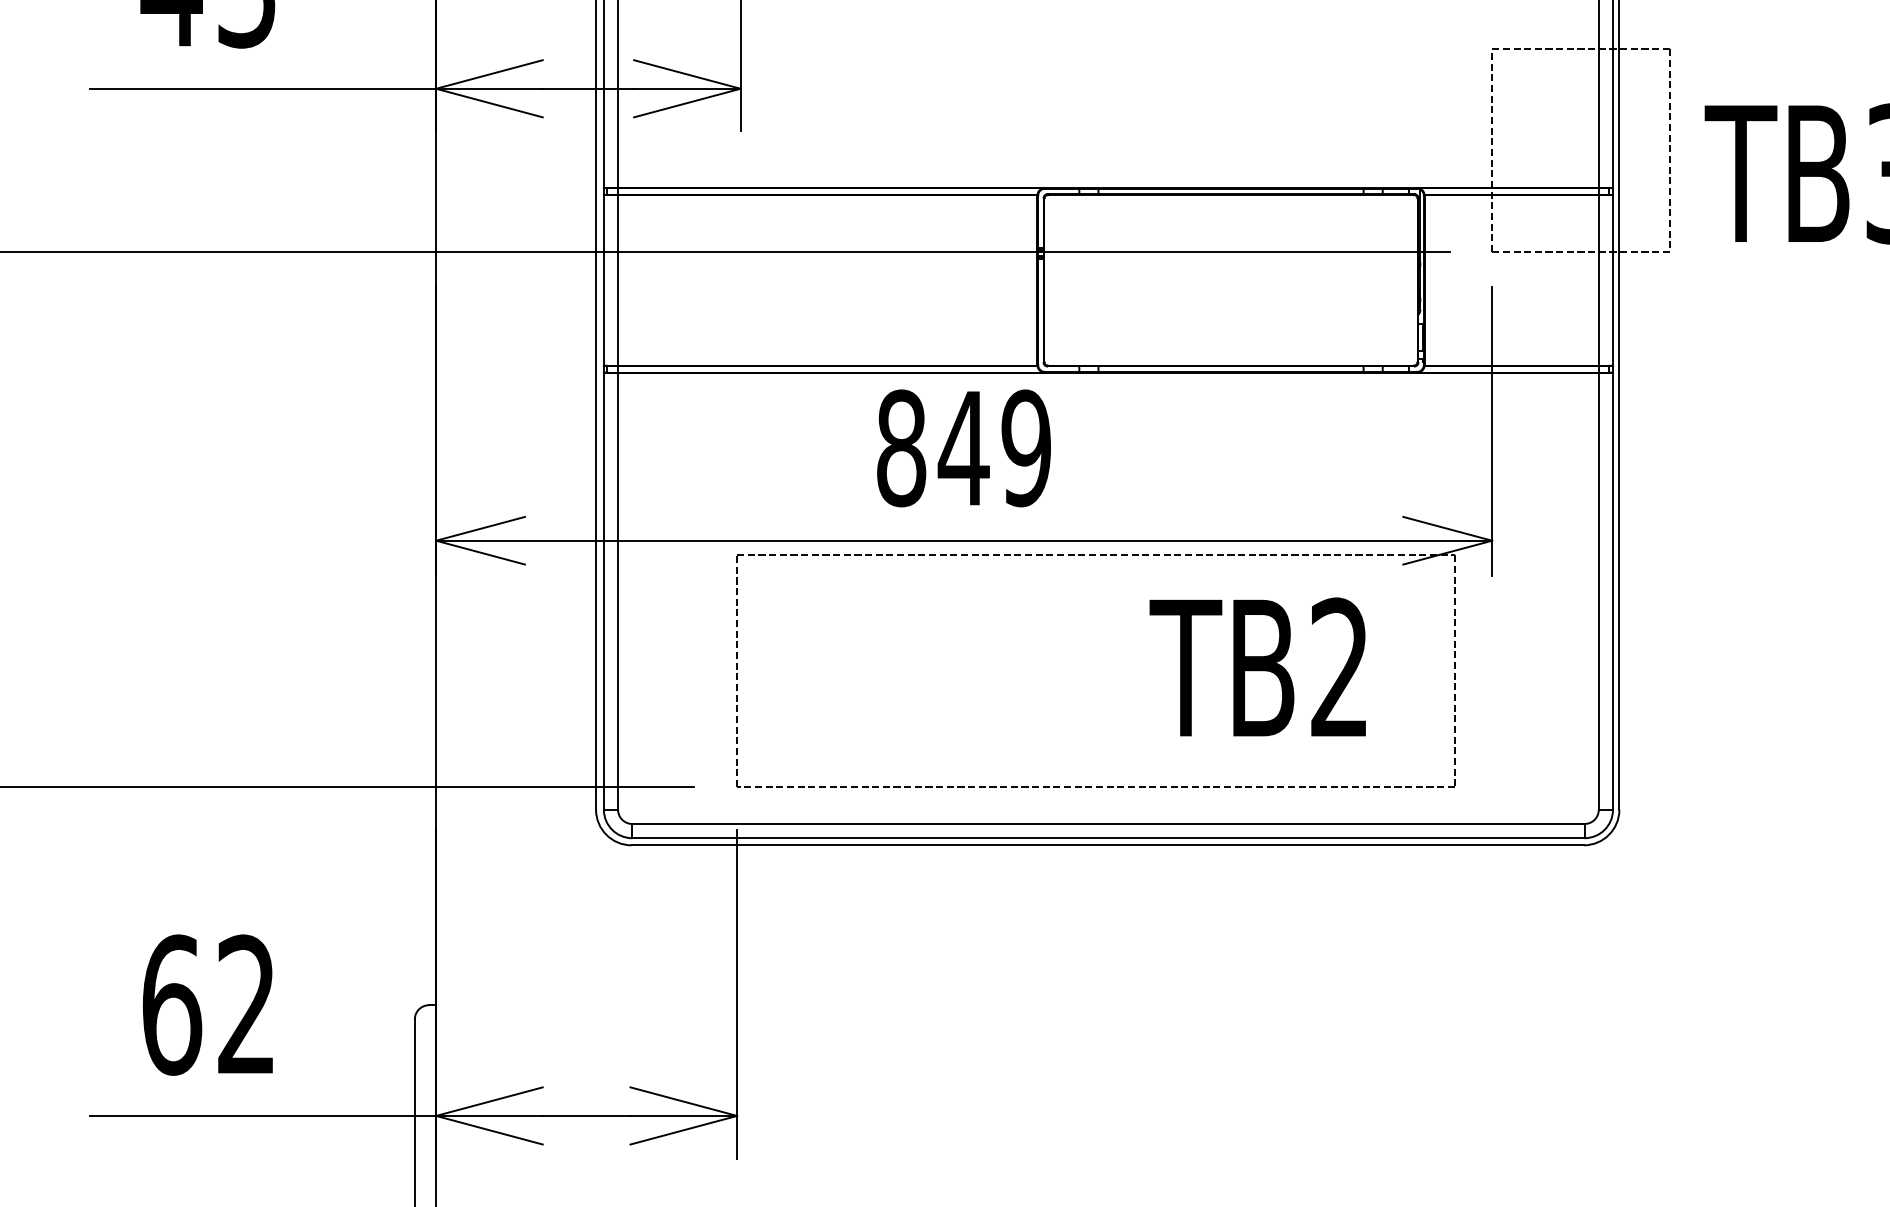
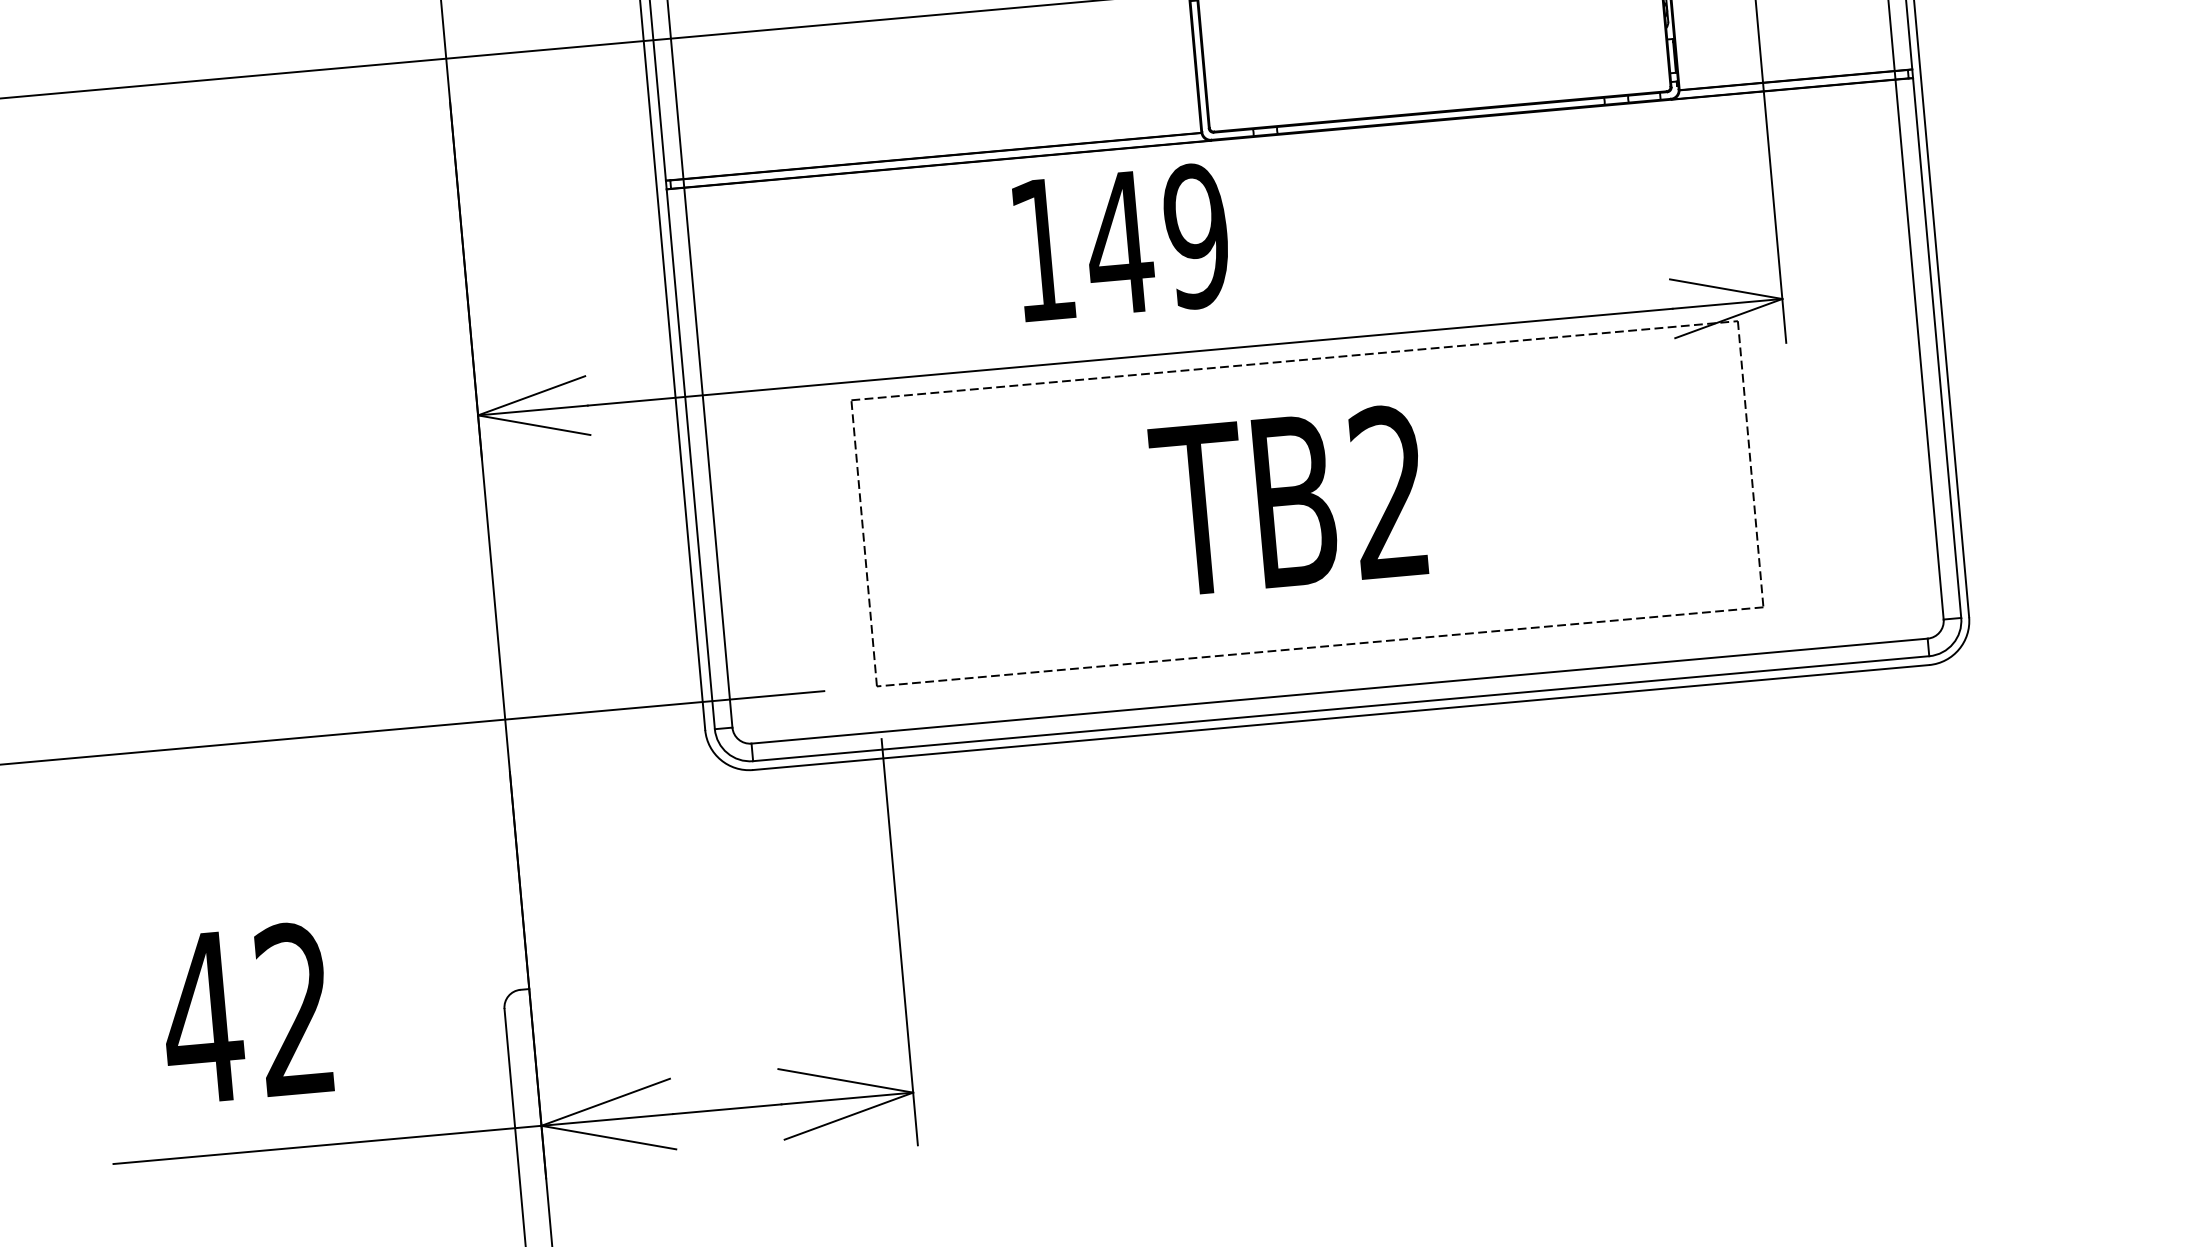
text: (901, 448) -> (1042, 250), 849 -> 149
text: (1257, 666) -> (1287, 499), moved
text: (171, 1004) -> (202, 1017), 62 -> 42

